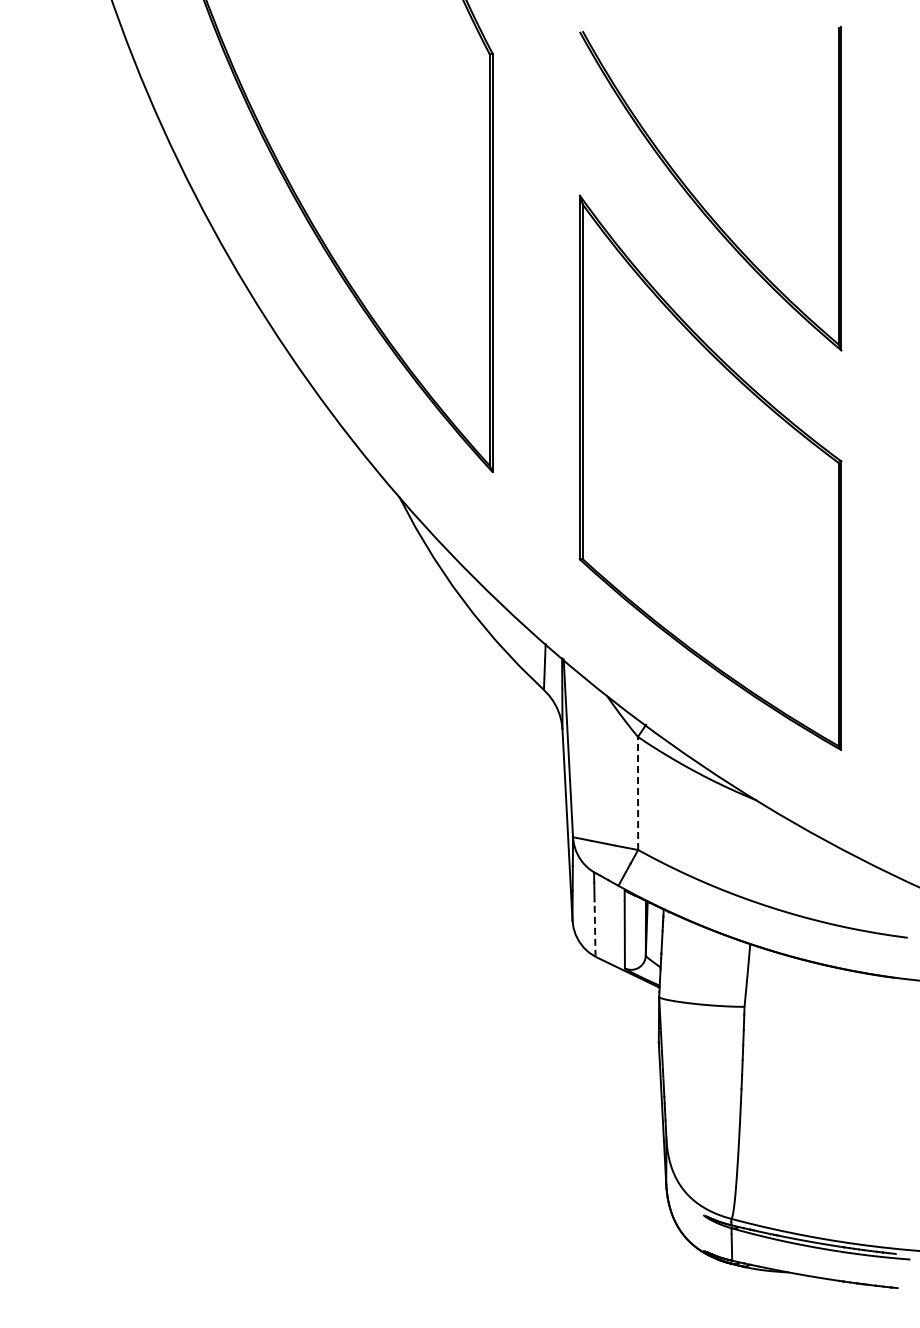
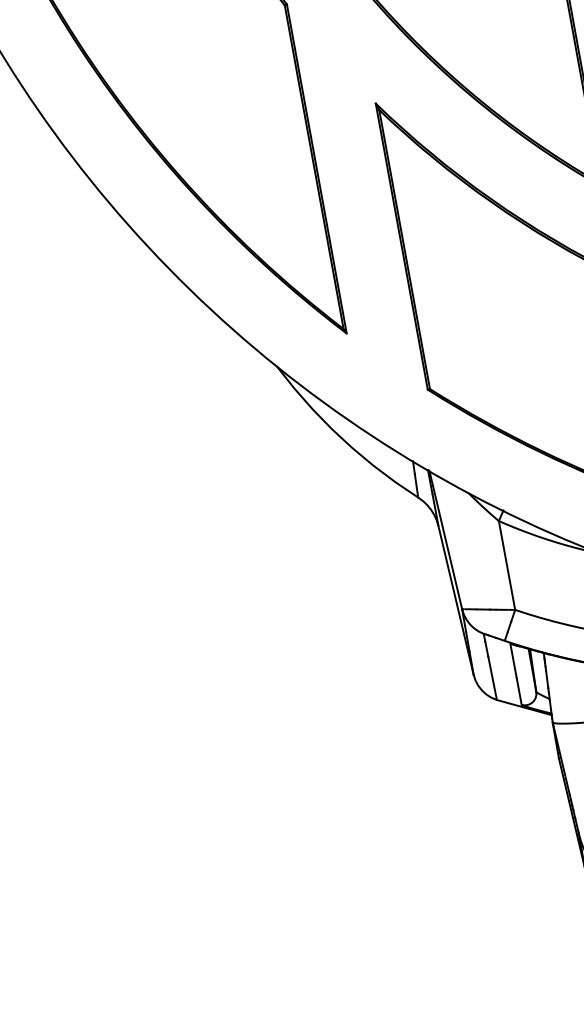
line: (638, 793) -> (507, 565), dashed -> solid
line: (595, 929) -> (492, 678), dashed -> solid

